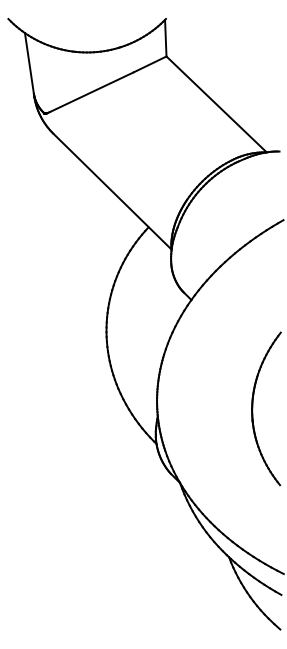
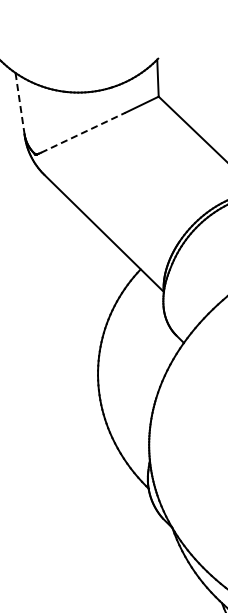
line: (29, 63) -> (20, 103), solid -> dashed
line: (92, 91) -> (83, 132), solid -> dashed

